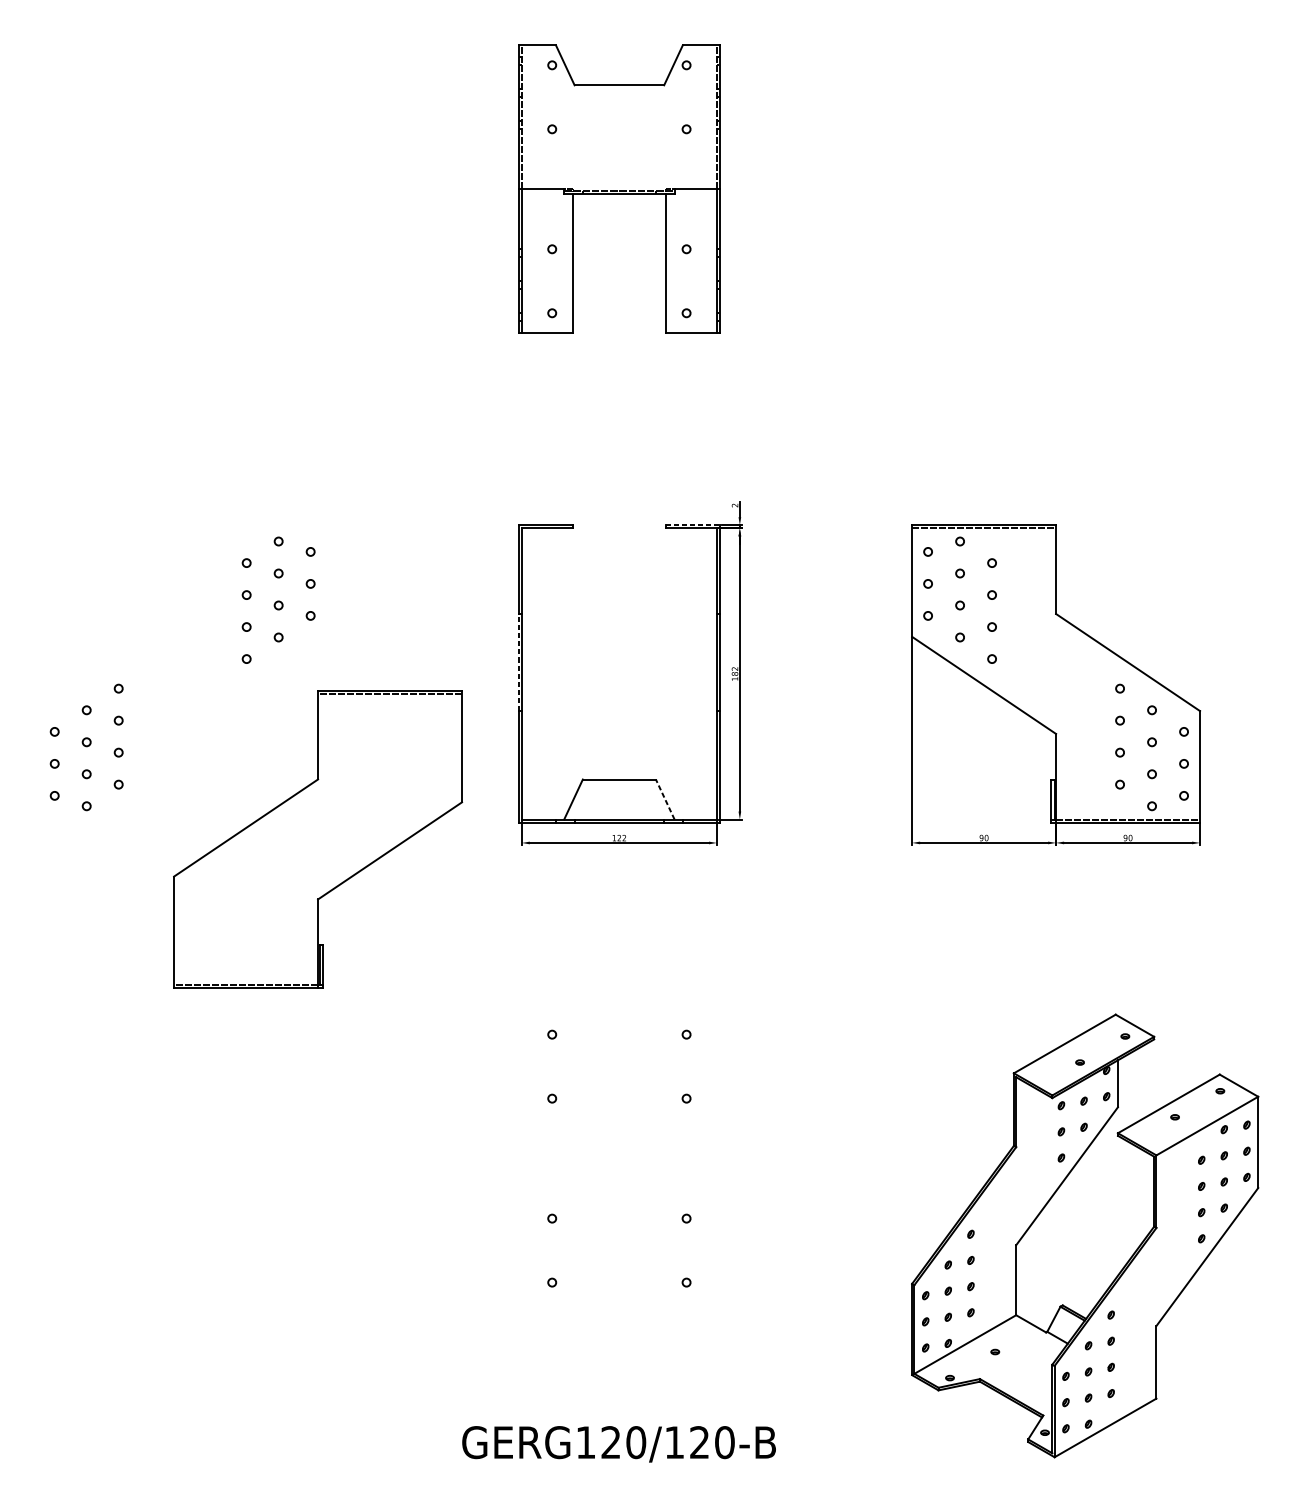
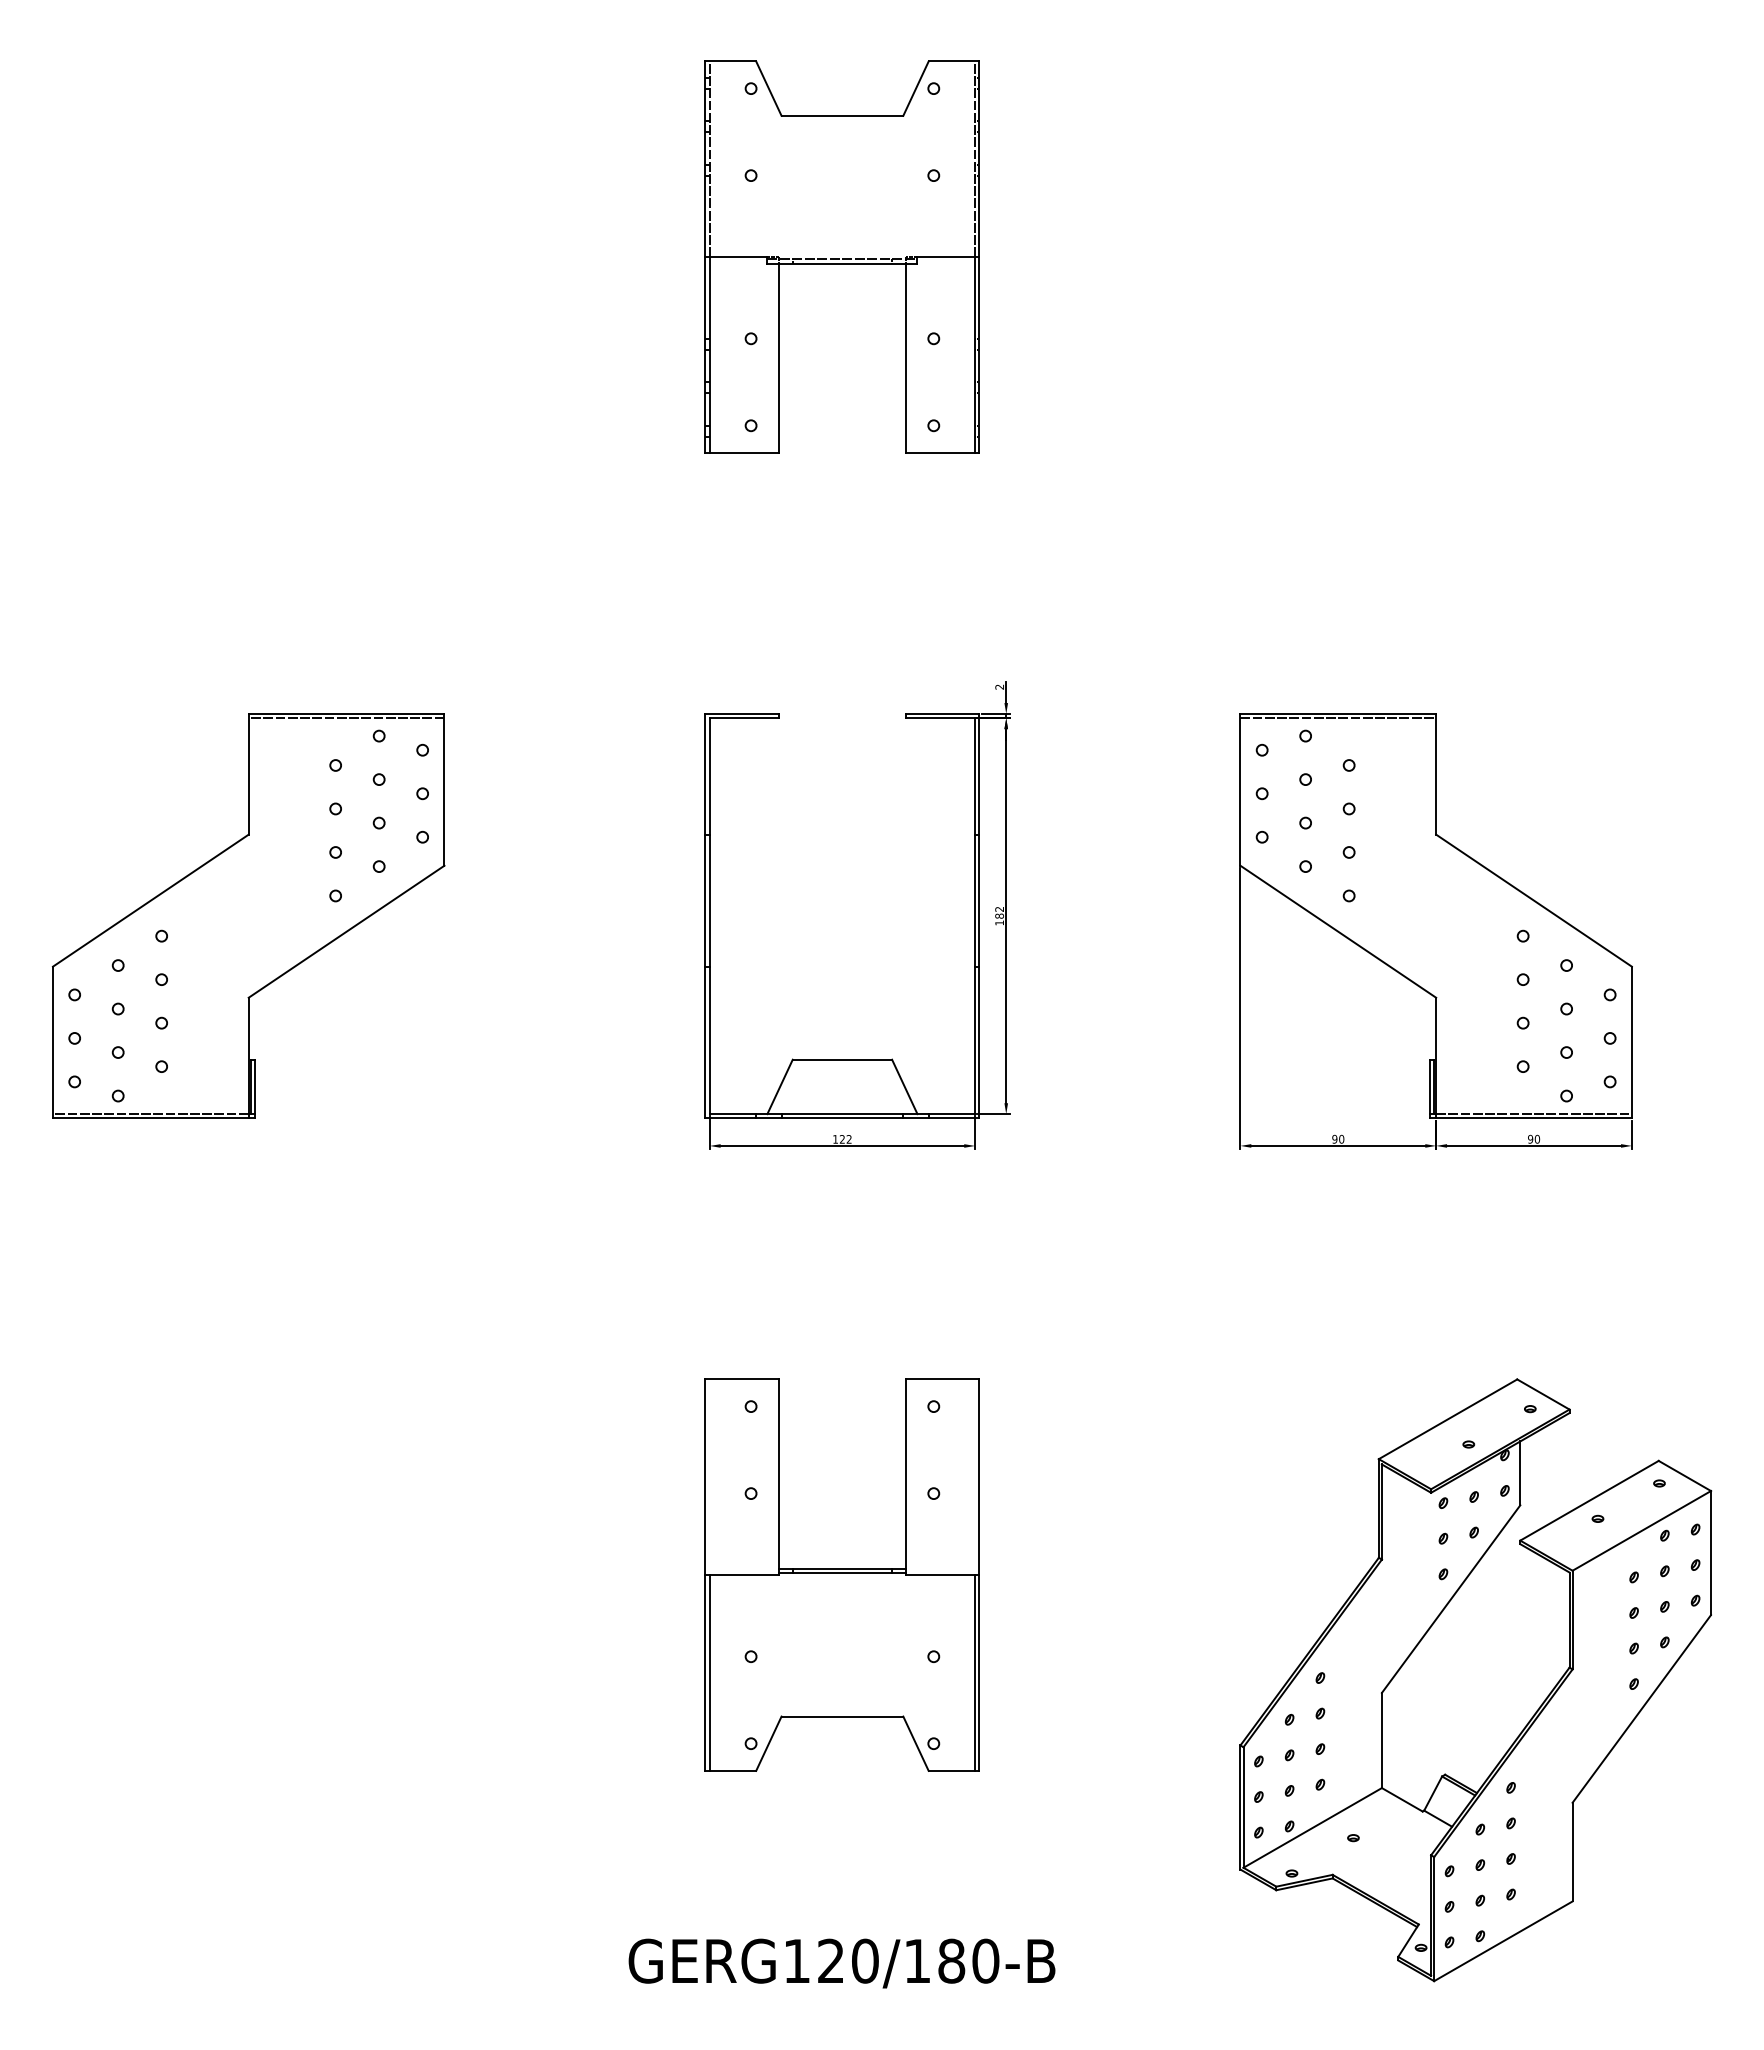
line: (692, 524) -> (942, 713), dashed -> solid
line: (518, 662) -> (705, 900), dashed -> solid
line: (665, 799) -> (904, 1086), dashed -> solid
part: (317, 838) -> (248, 915), moved
part: (618, 1158) -> (841, 1574), added
text: (699, 1442) -> (951, 1960), GERG120/120-B -> GERG120/180-B

